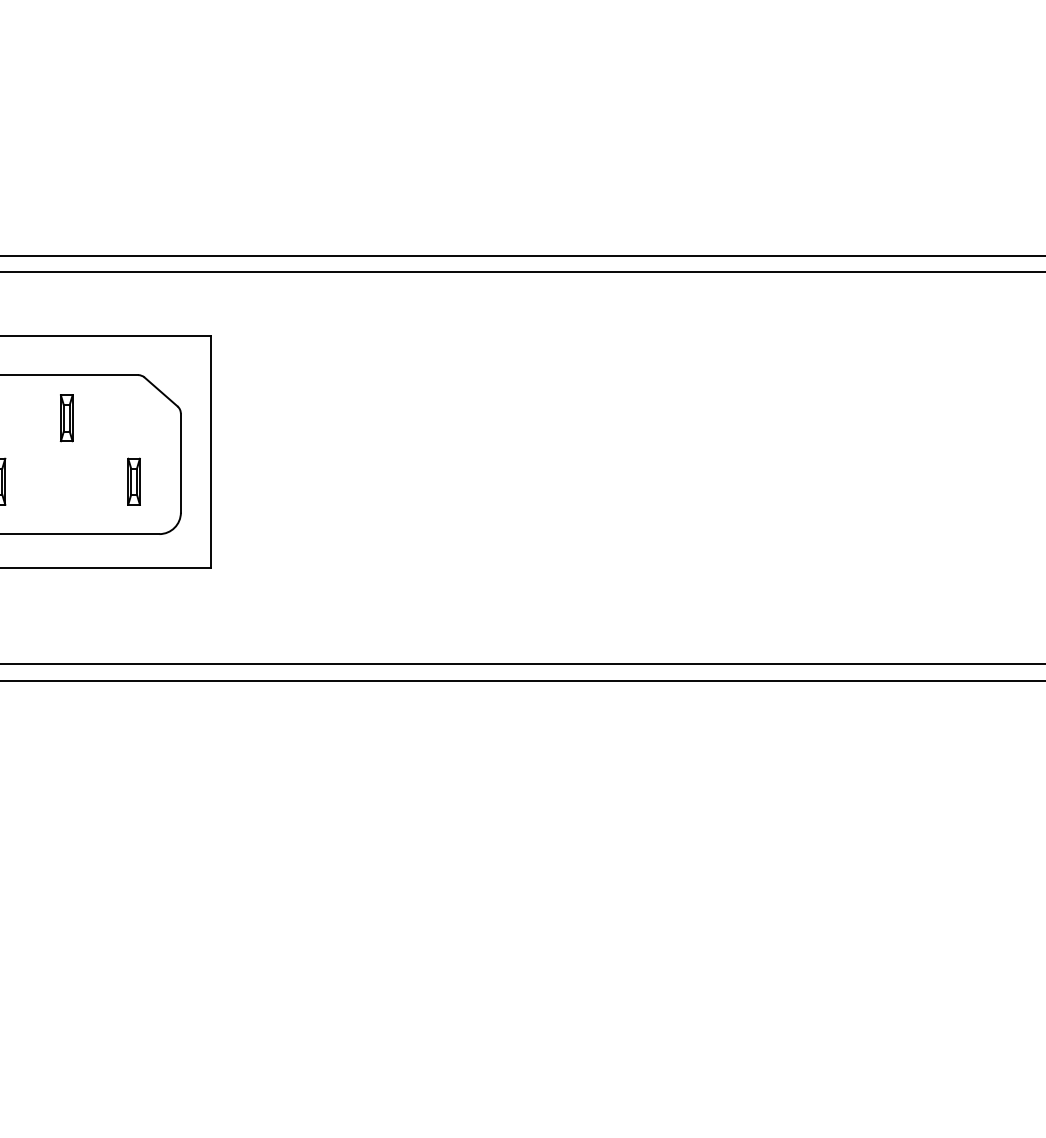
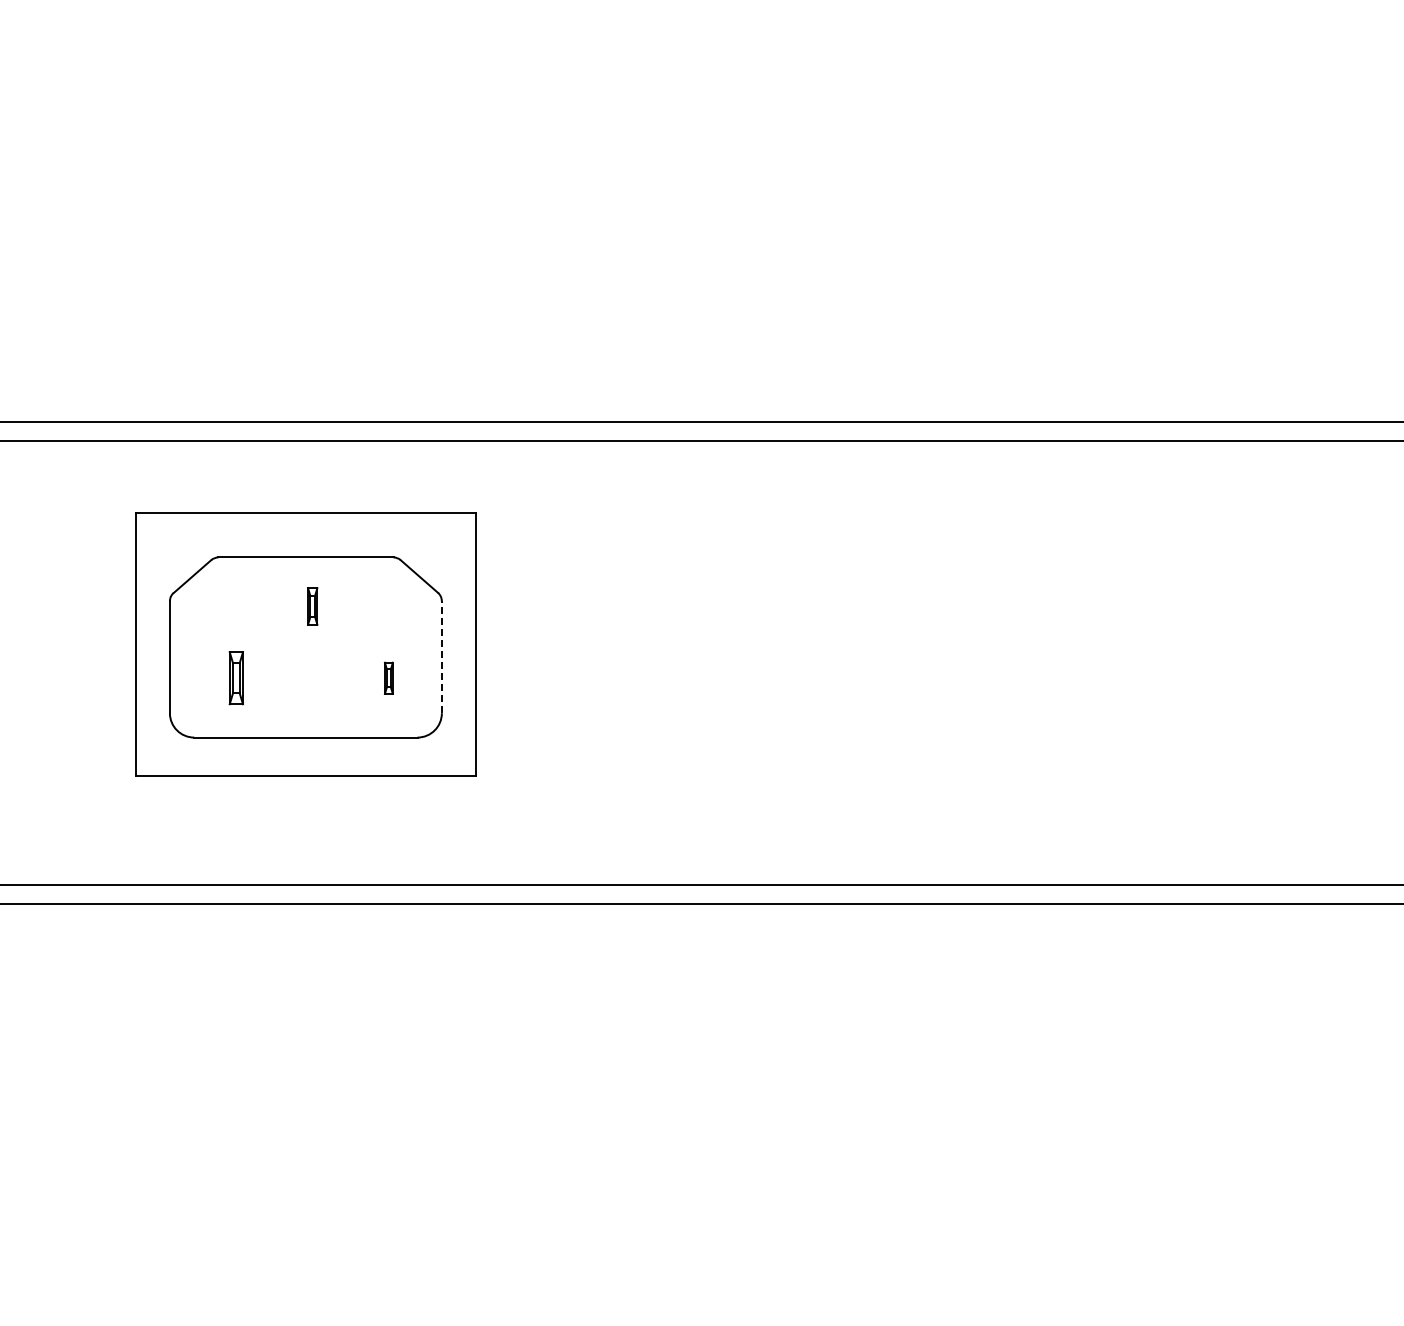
part: (66, 418) -> (312, 606), size x0.7
line: (180, 462) -> (441, 656), solid -> dashed
part: (133, 481) -> (388, 678), size x0.6

